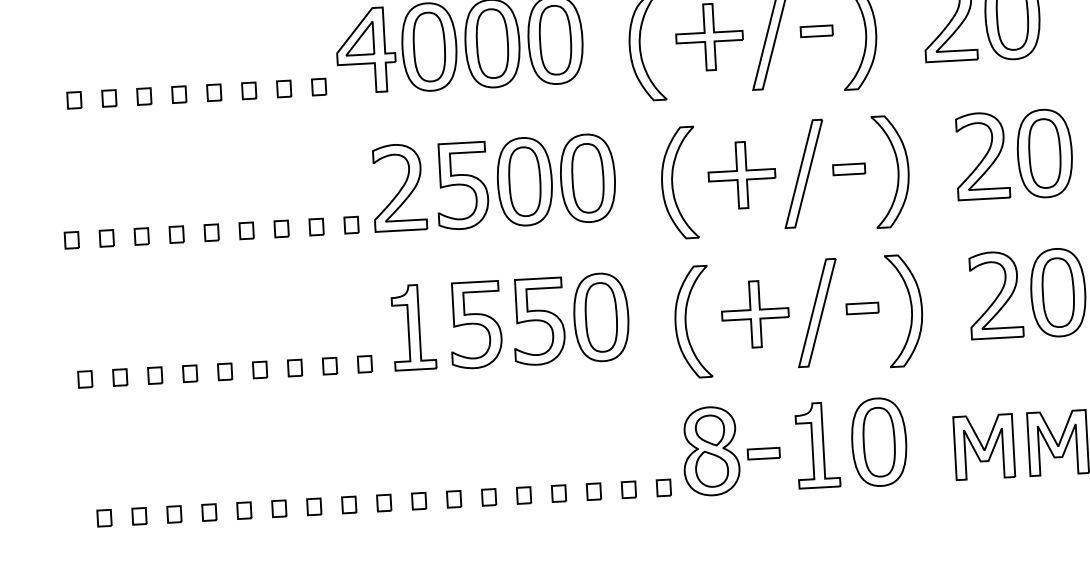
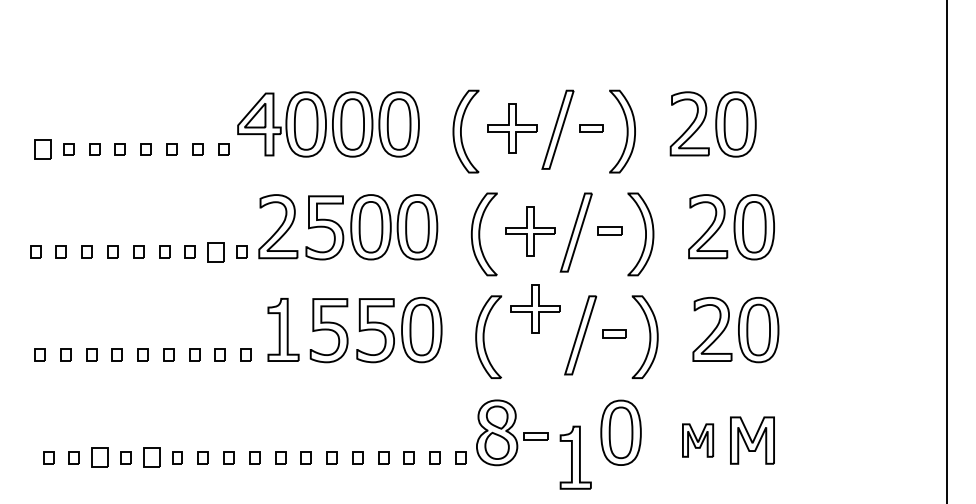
part: (73, 100) -> (42, 149), size x1.6
part: (315, 226) -> (215, 251), size x1.6
part: (755, 313) -> (535, 308), moved
part: (817, 445) -> (575, 457), moved
part: (983, 446) -> (697, 440), size x0.7
part: (244, 510) -> (151, 457), size x1.6
part: (173, 513) -> (99, 457), size x1.6

